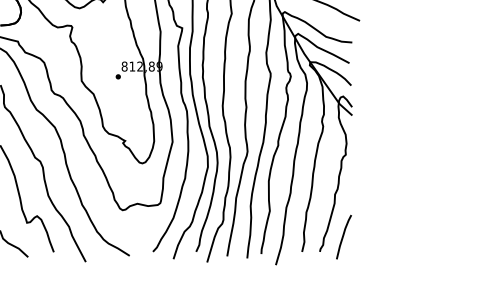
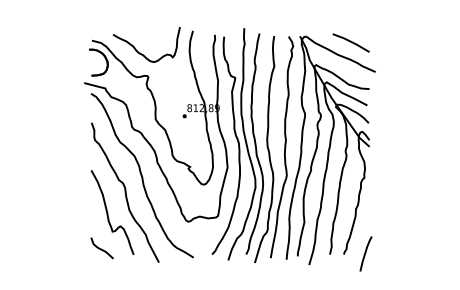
line: (343, 236) -> (365, 253), moved

